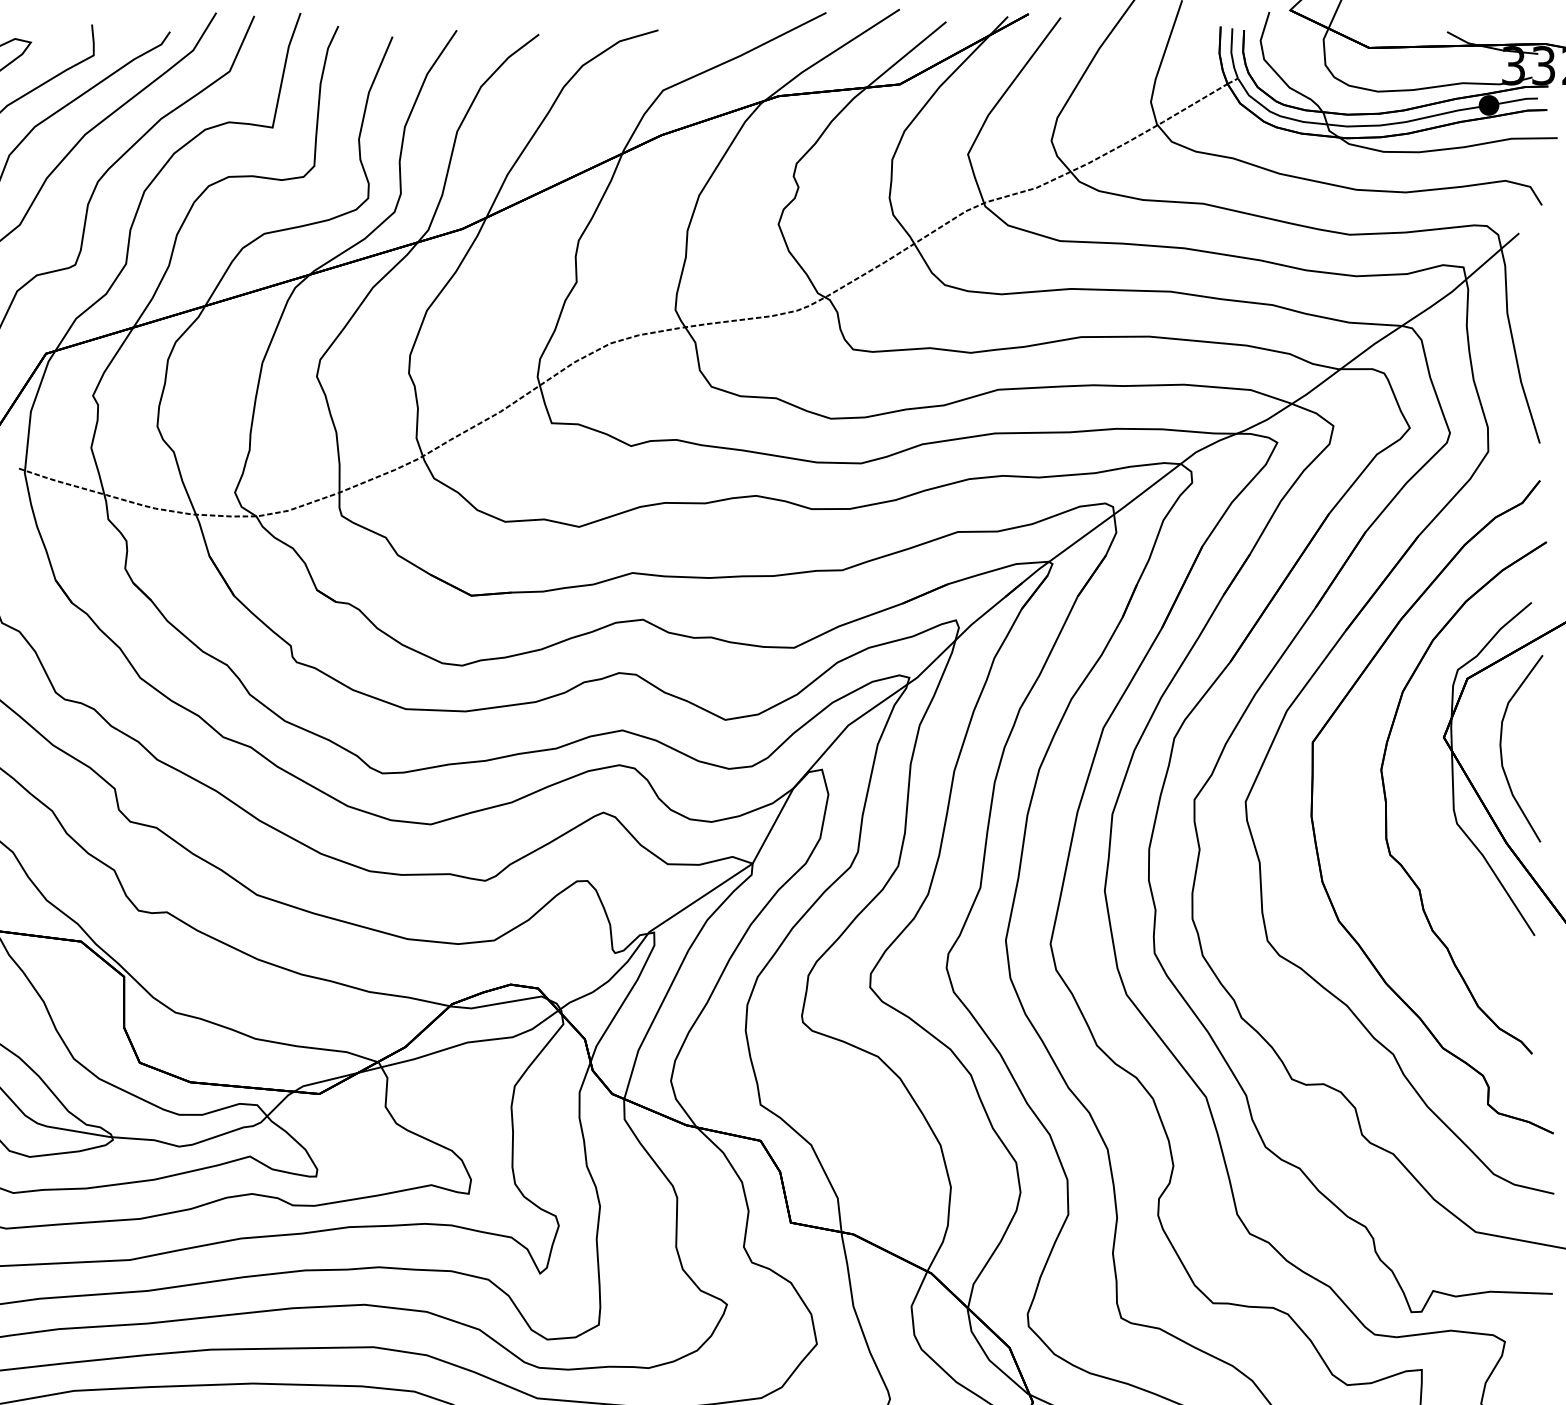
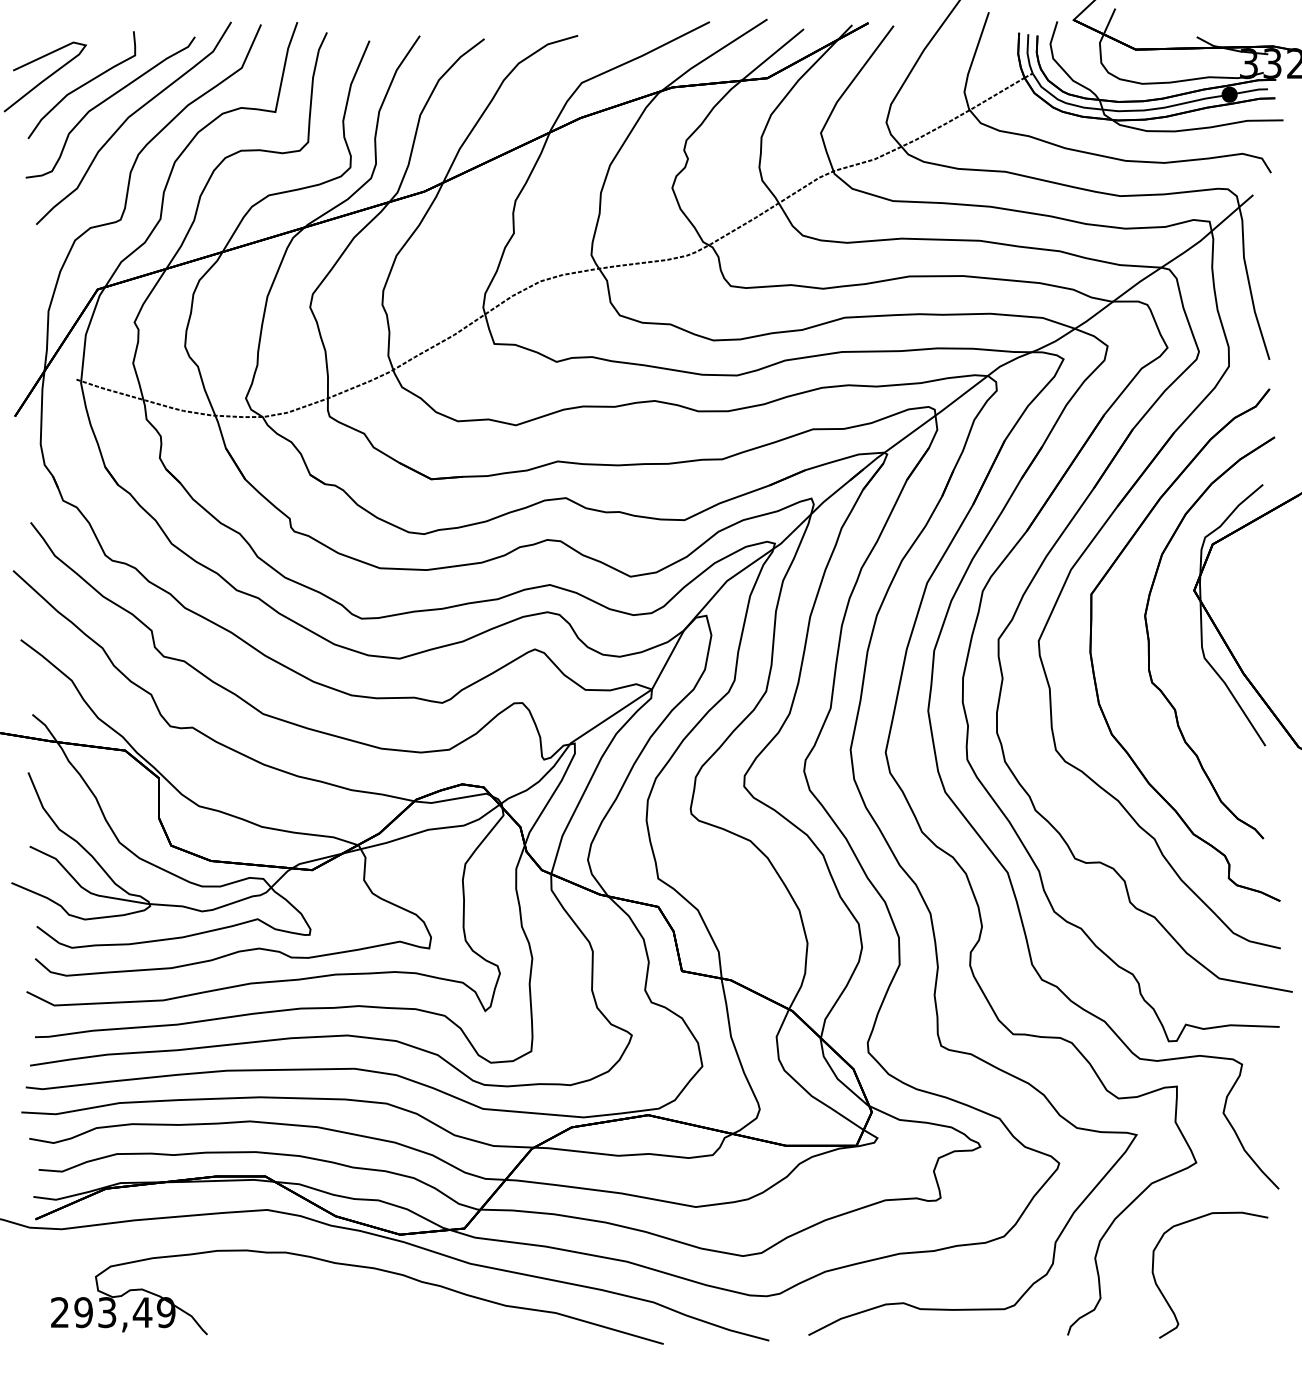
curve: (1502, 754) -> (1240, 603), removed

